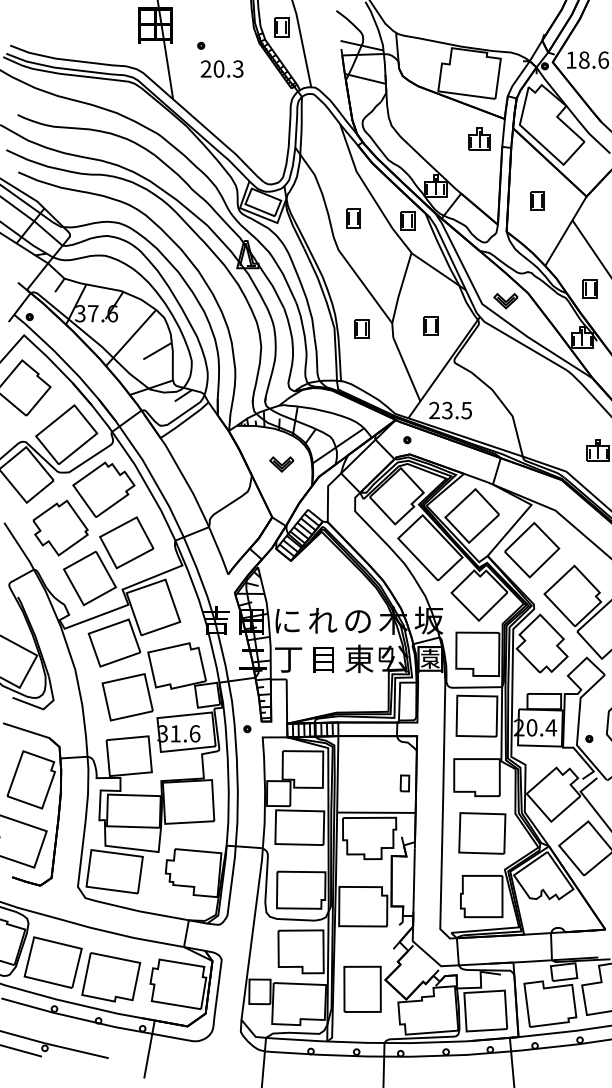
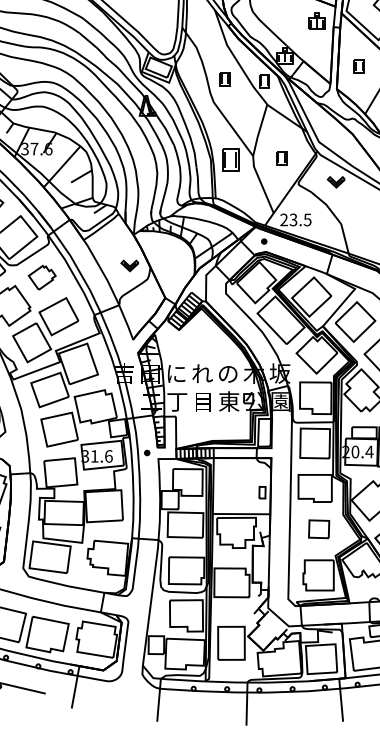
part: (505, 301) -> (336, 182), moved
part: (361, 328) -> (230, 159), size x1.6
part: (281, 464) -> (129, 265), moved
part: (103, 489) -> (41, 277), size x0.6
part: (482, 833) -> (319, 529), size x0.6

